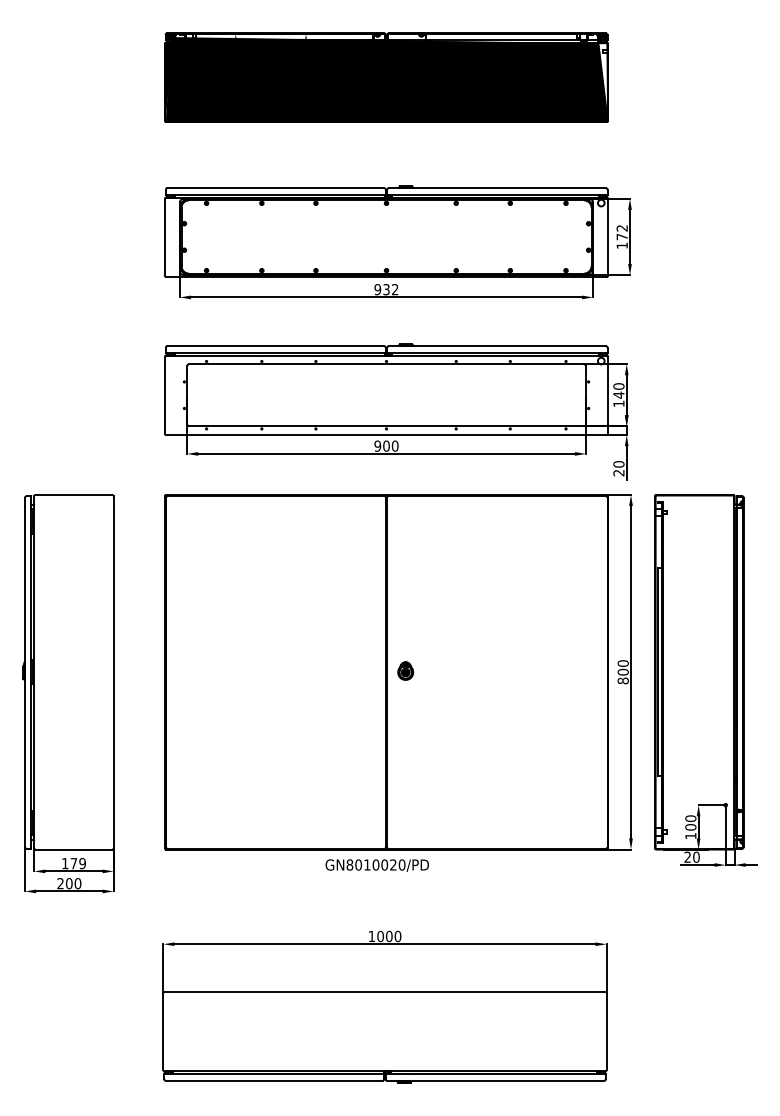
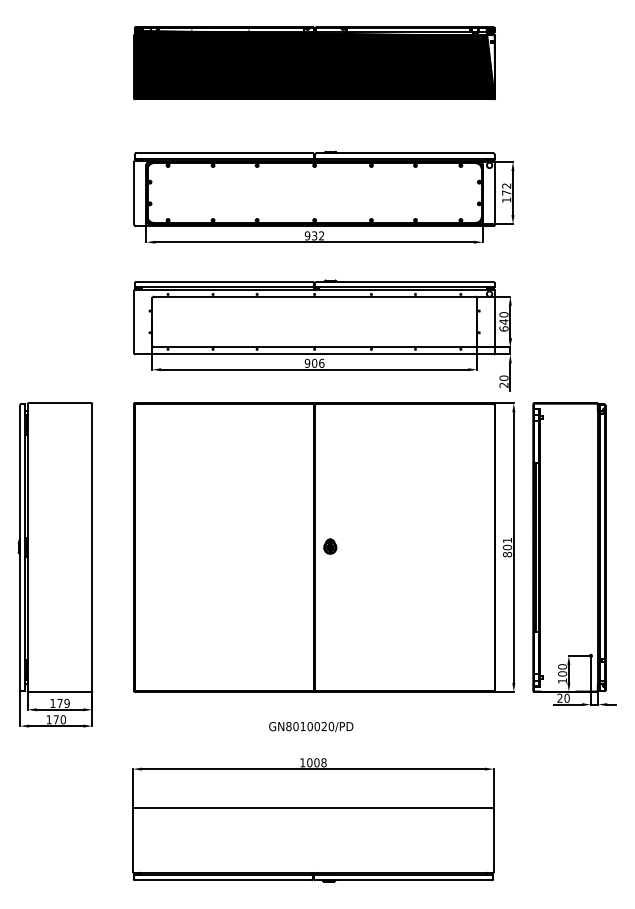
text: (618, 403) -> (503, 328), 140 -> 640
text: (395, 445) -> (321, 362), 900 -> 906
text: (622, 663) -> (506, 540), 800 -> 801
text: (376, 865) -> (310, 726), moved
text: (64, 883) -> (52, 719), 200 -> 170
text: (397, 936) -> (323, 762), 1000 -> 1008

